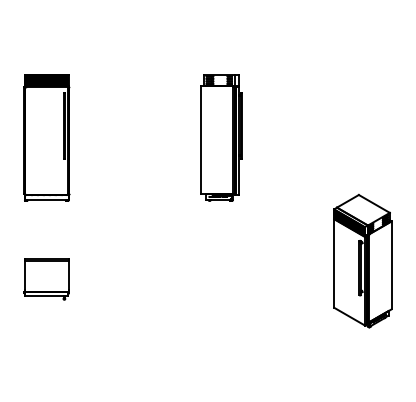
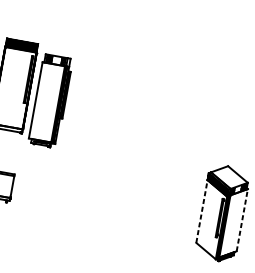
part: (221, 137) -> (50, 100), moved
line: (334, 263) -> (202, 211), solid -> dashed
line: (391, 264) -> (242, 219), solid -> dashed

